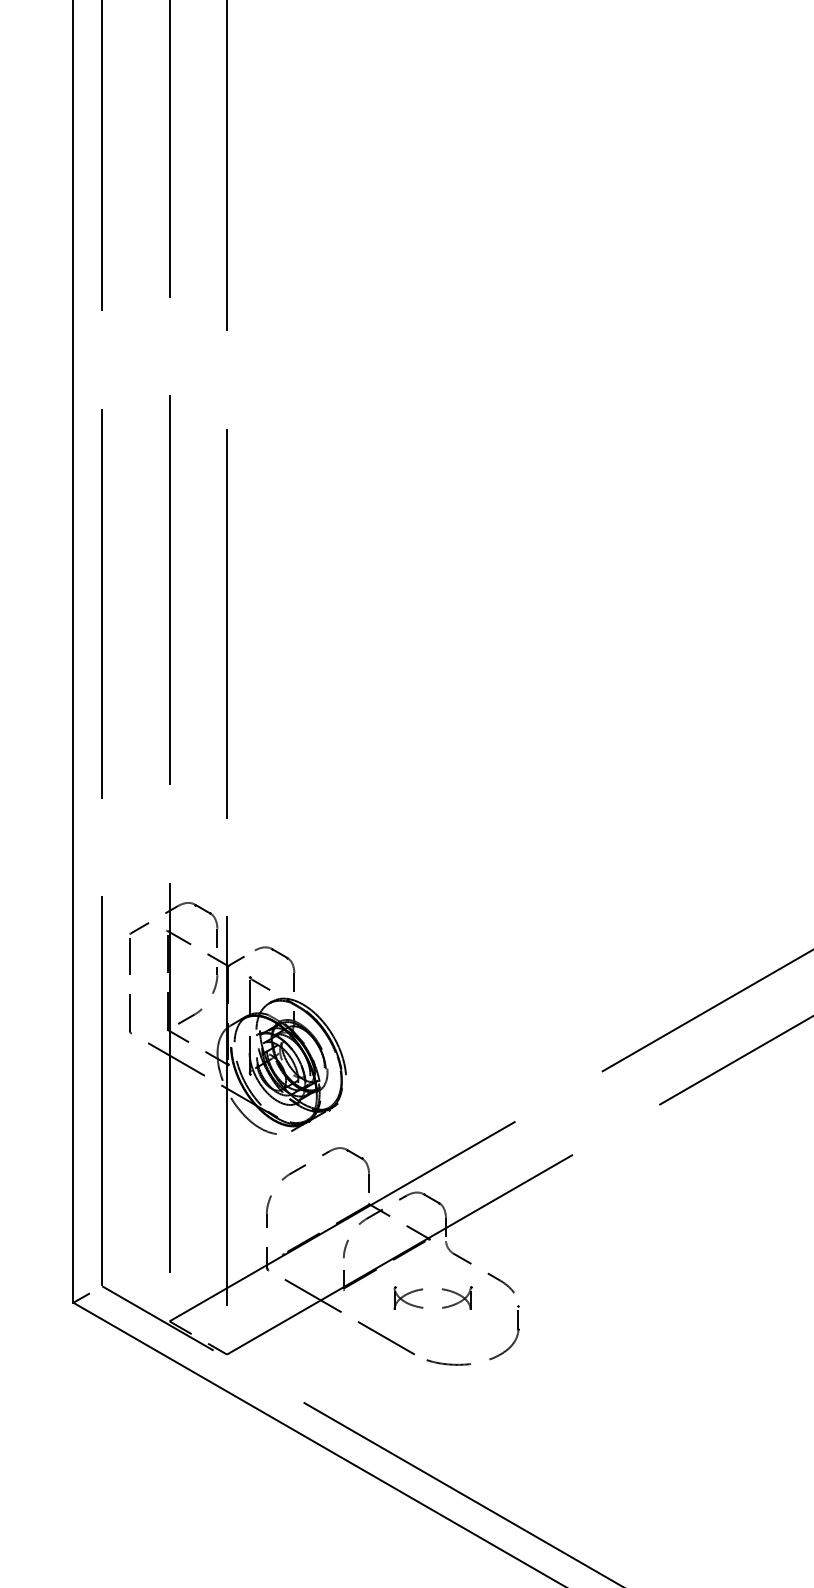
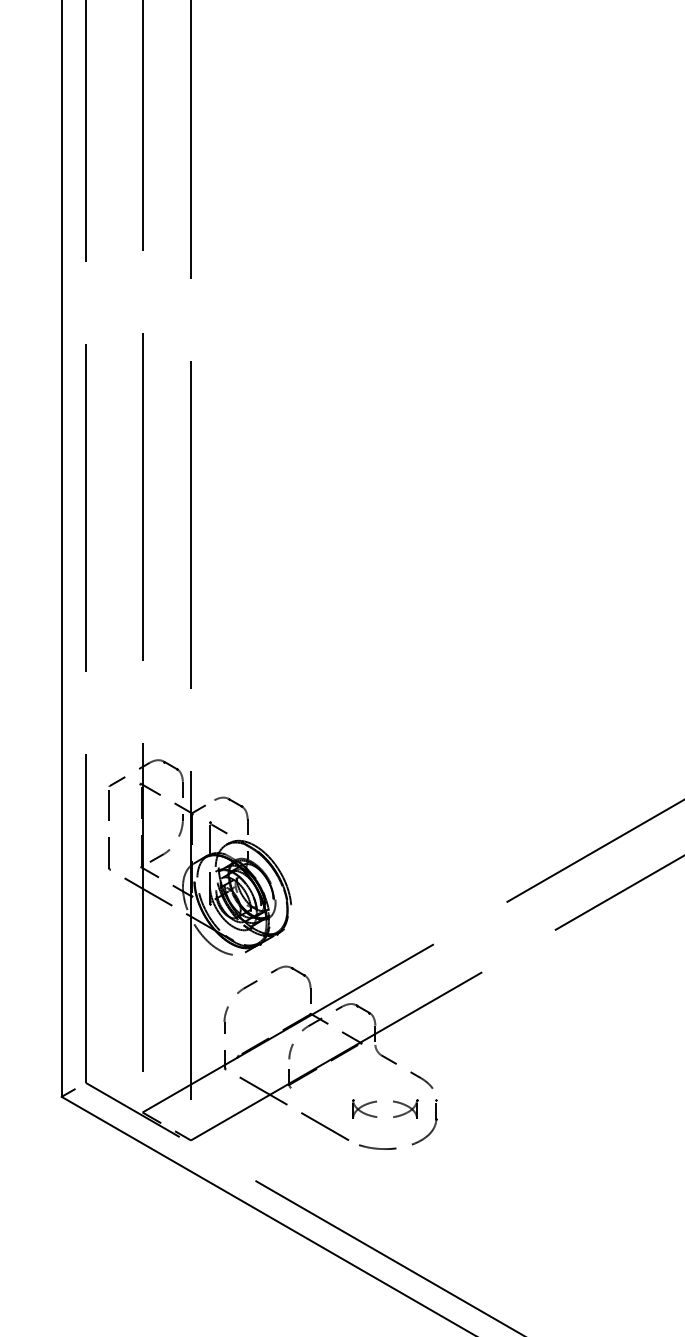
part: (442, 1290) -> (393, 1102), moved

